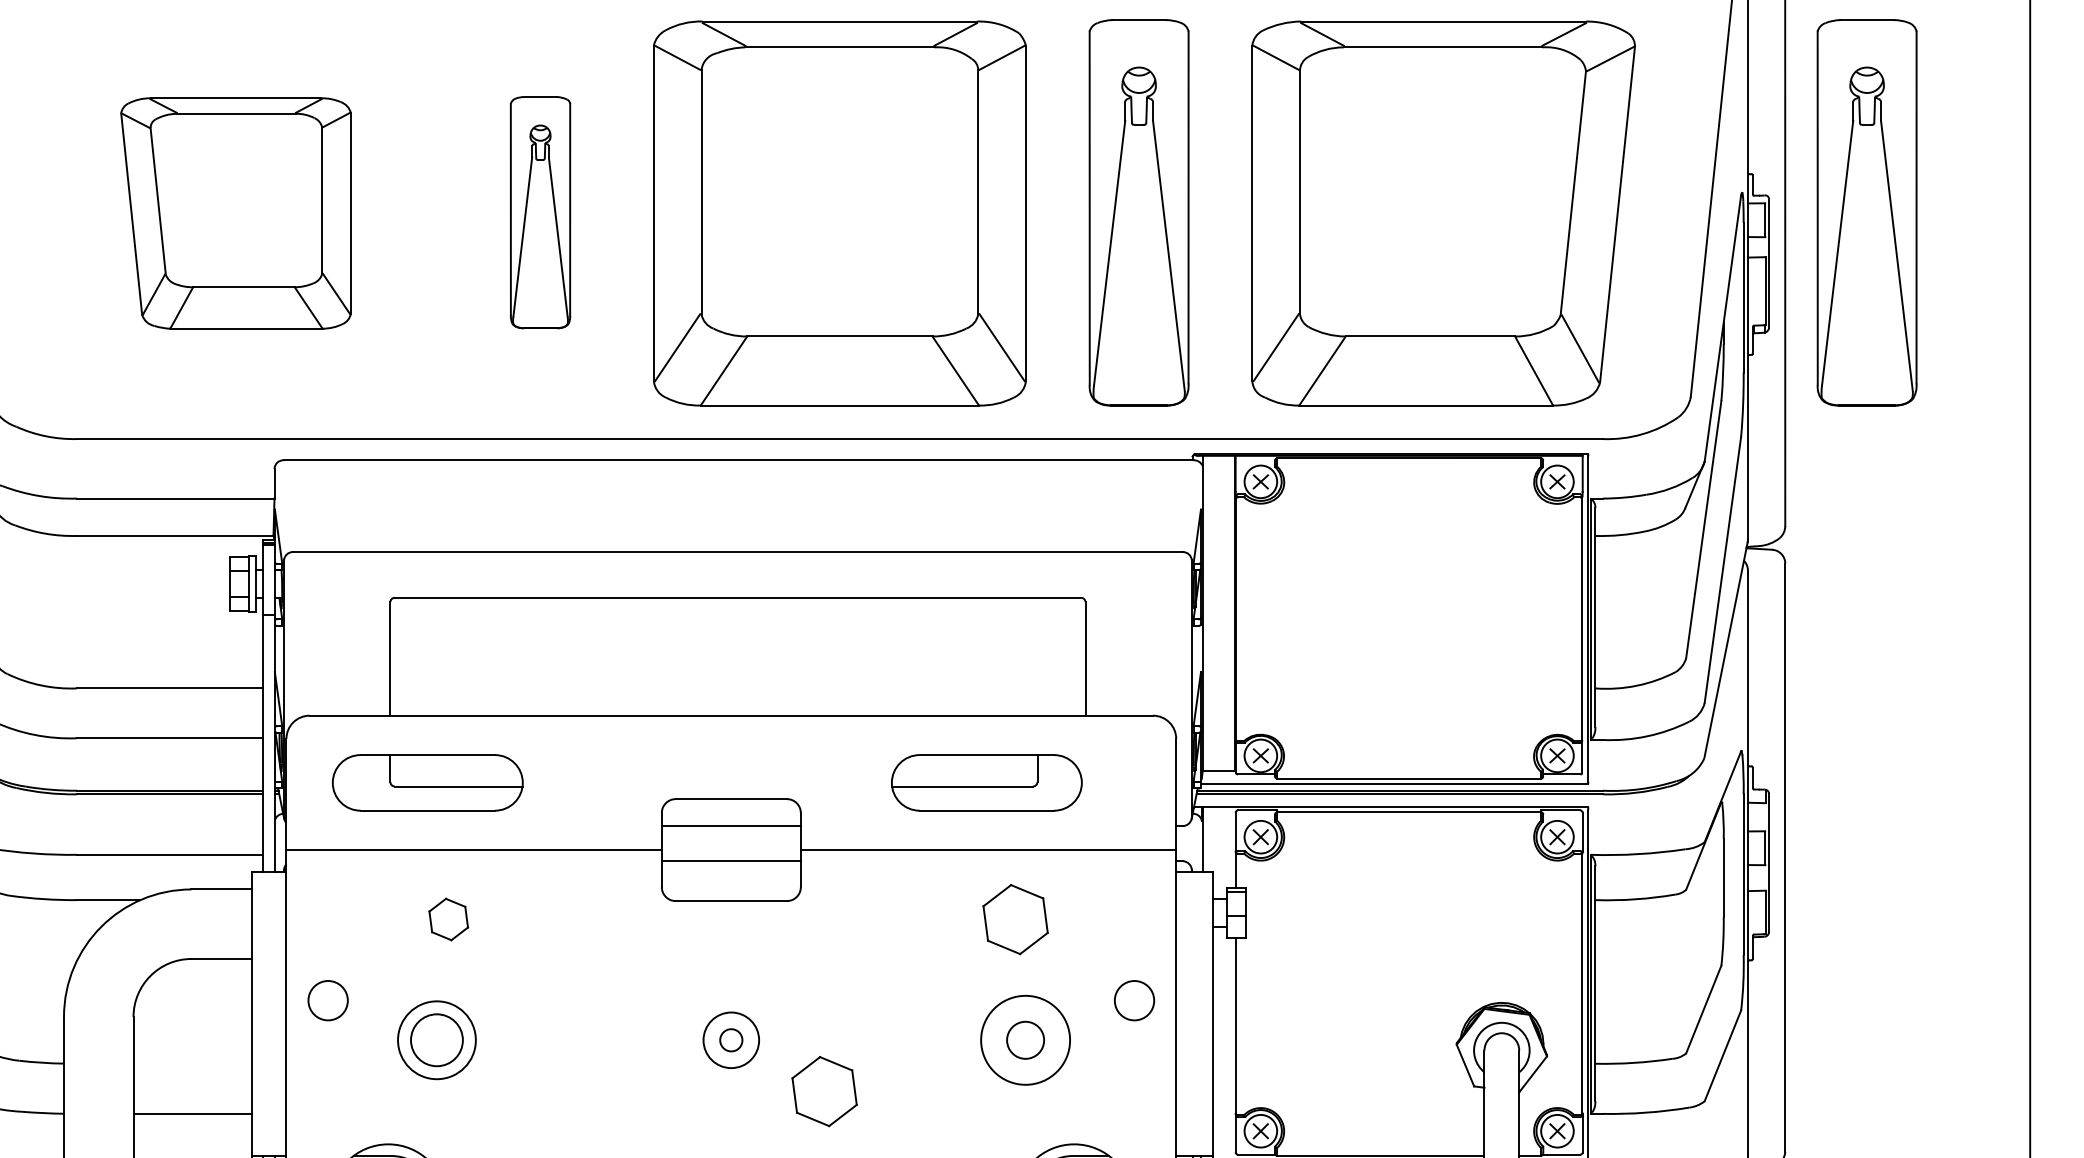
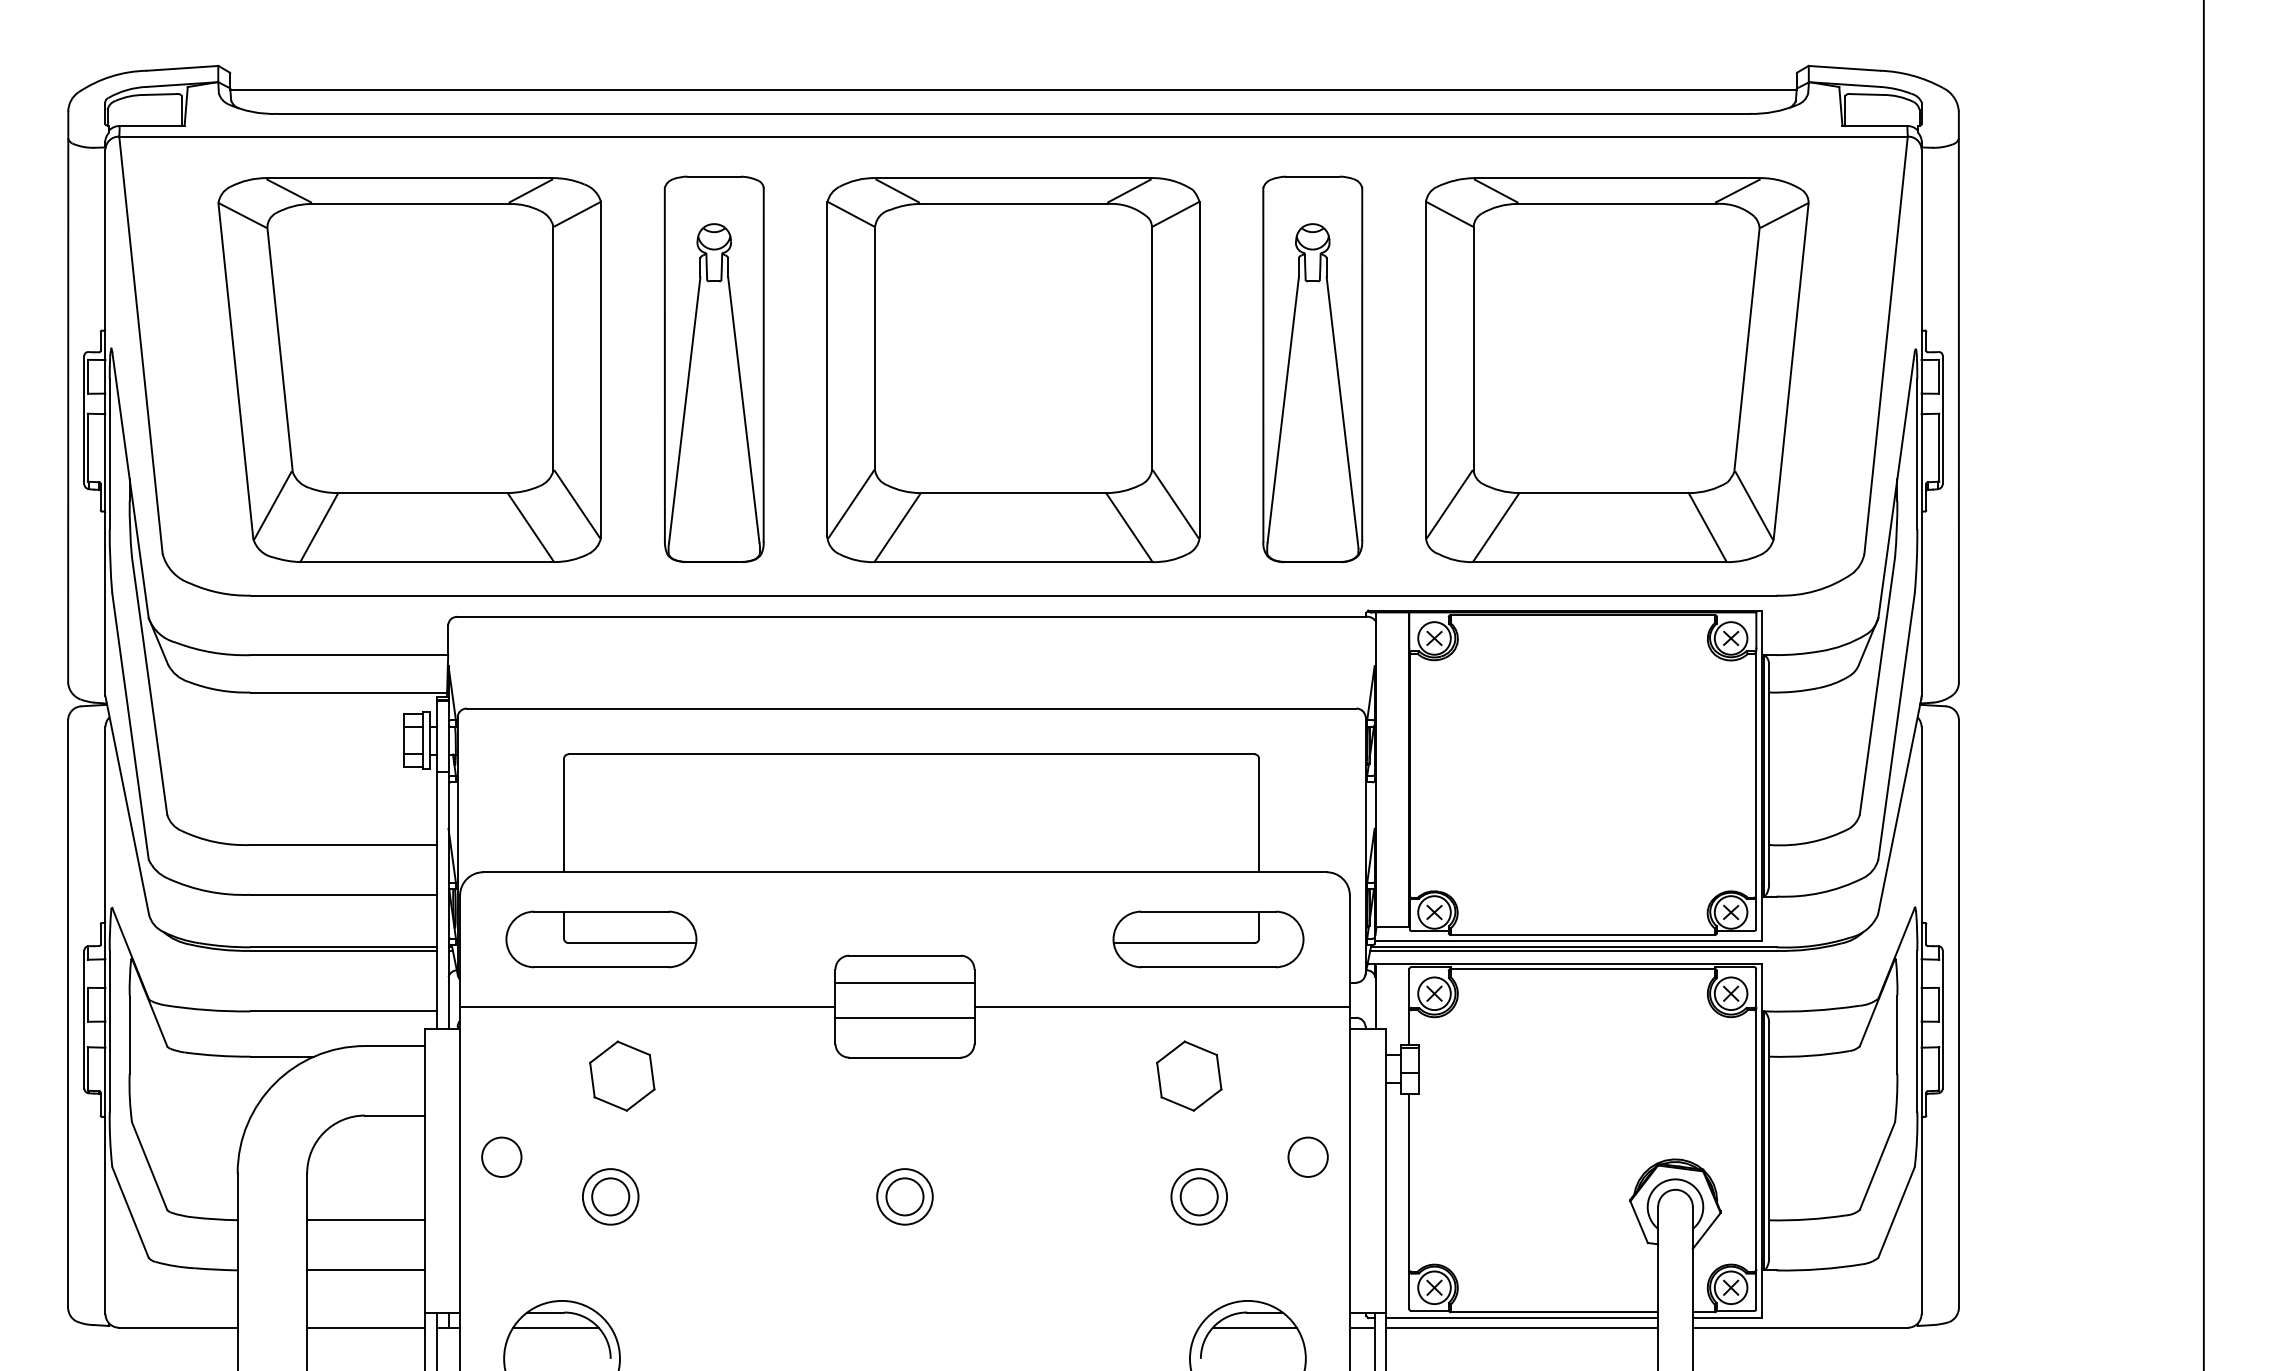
part: (539, 211) -> (713, 368), size x1.67
part: (235, 212) -> (409, 369), size x1.67
part: (1866, 212) -> (2040, 369), removed
part: (986, 782) -> (1208, 939), moved
part: (448, 918) -> (622, 1075), size x1.67
part: (436, 1039) -> (610, 1196), size x0.71
circle: (730, 1039) -> (904, 1196), size x1.67
circle: (1025, 1039) -> (1199, 1196), size x0.62
line: (192, 1063) -> (366, 1220), added
part: (824, 1090) -> (998, 1247), removed

